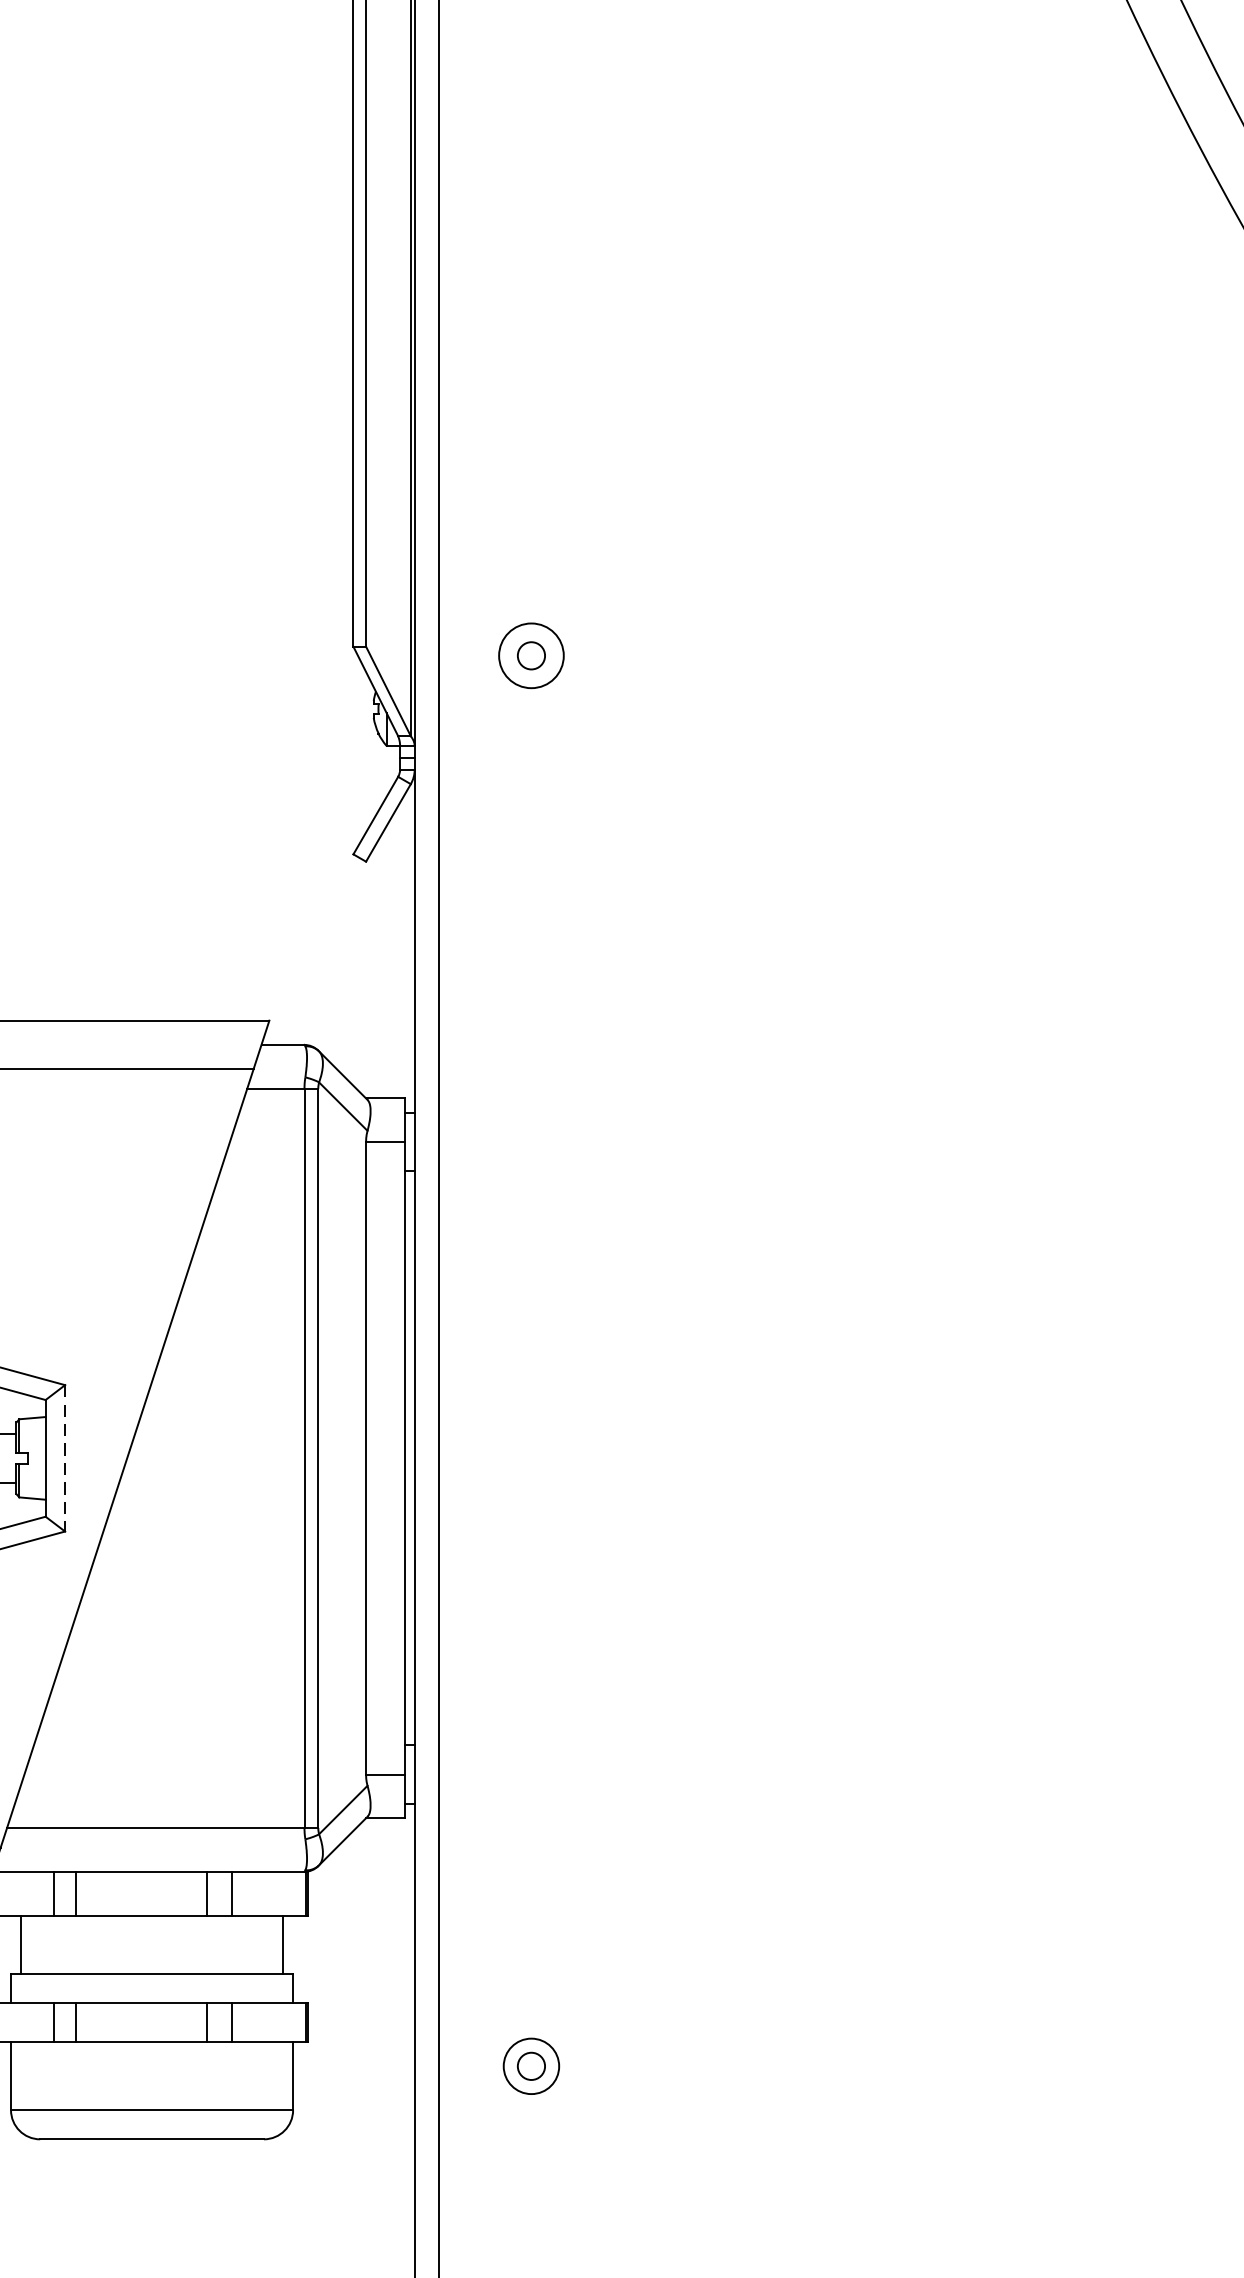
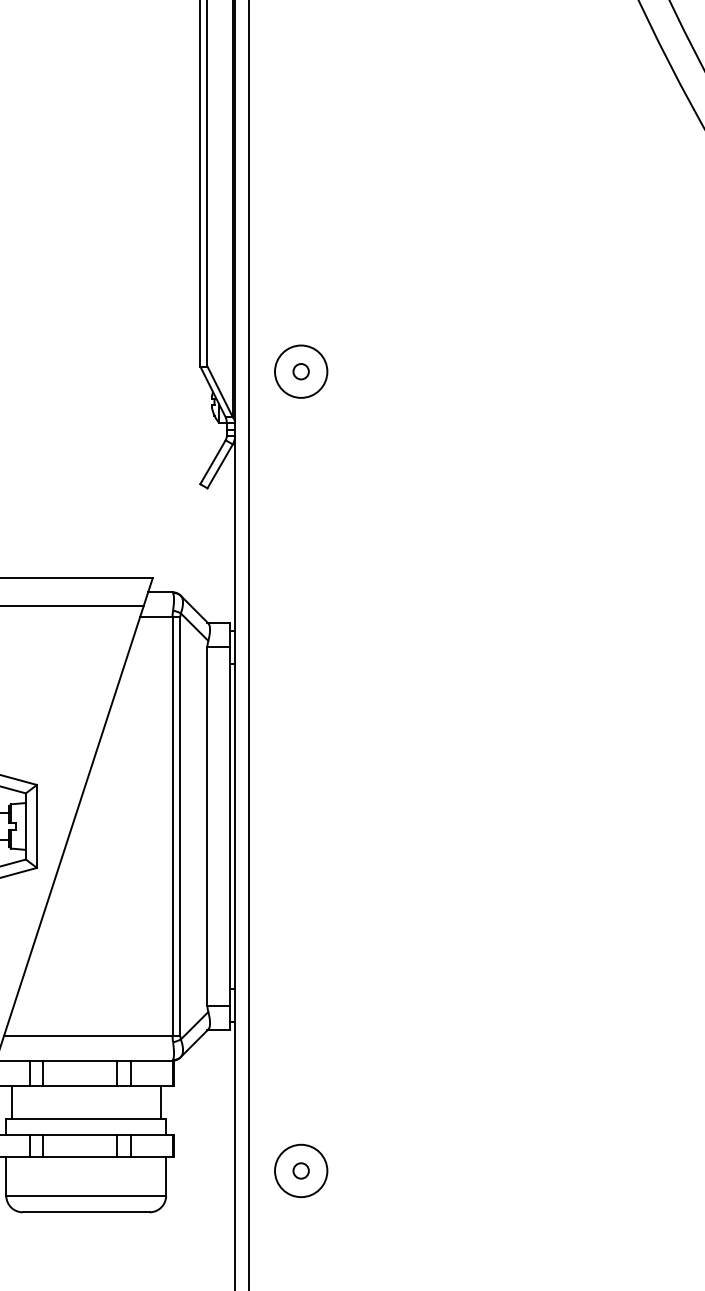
circle: (531, 655) -> (301, 371), size x1.43
line: (64, 1458) -> (36, 826), dashed -> solid
circle: (531, 2065) -> (301, 1170), size x1.67

